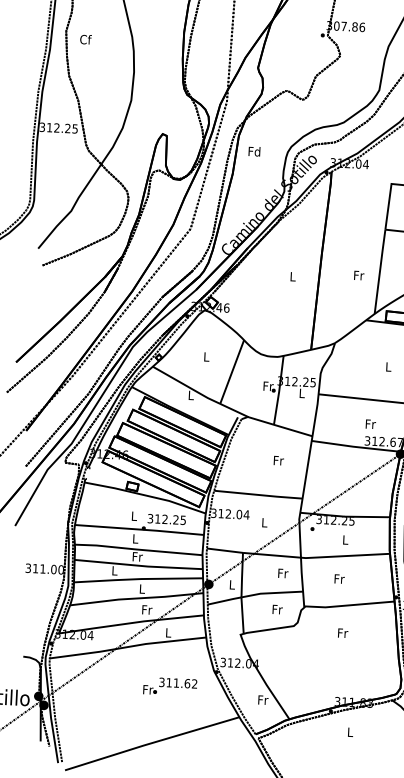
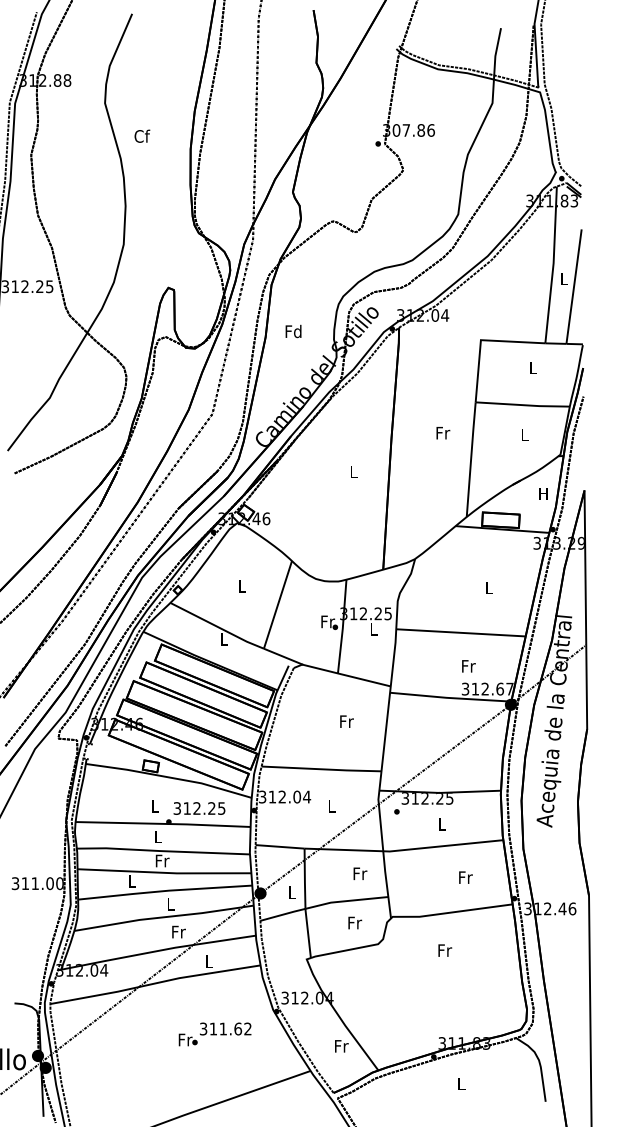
text: (86, 39) -> (142, 135), moved
text: (254, 151) -> (293, 331), moved
text: (359, 275) -> (443, 433), moved
text: (339, 578) -> (465, 877), moved

